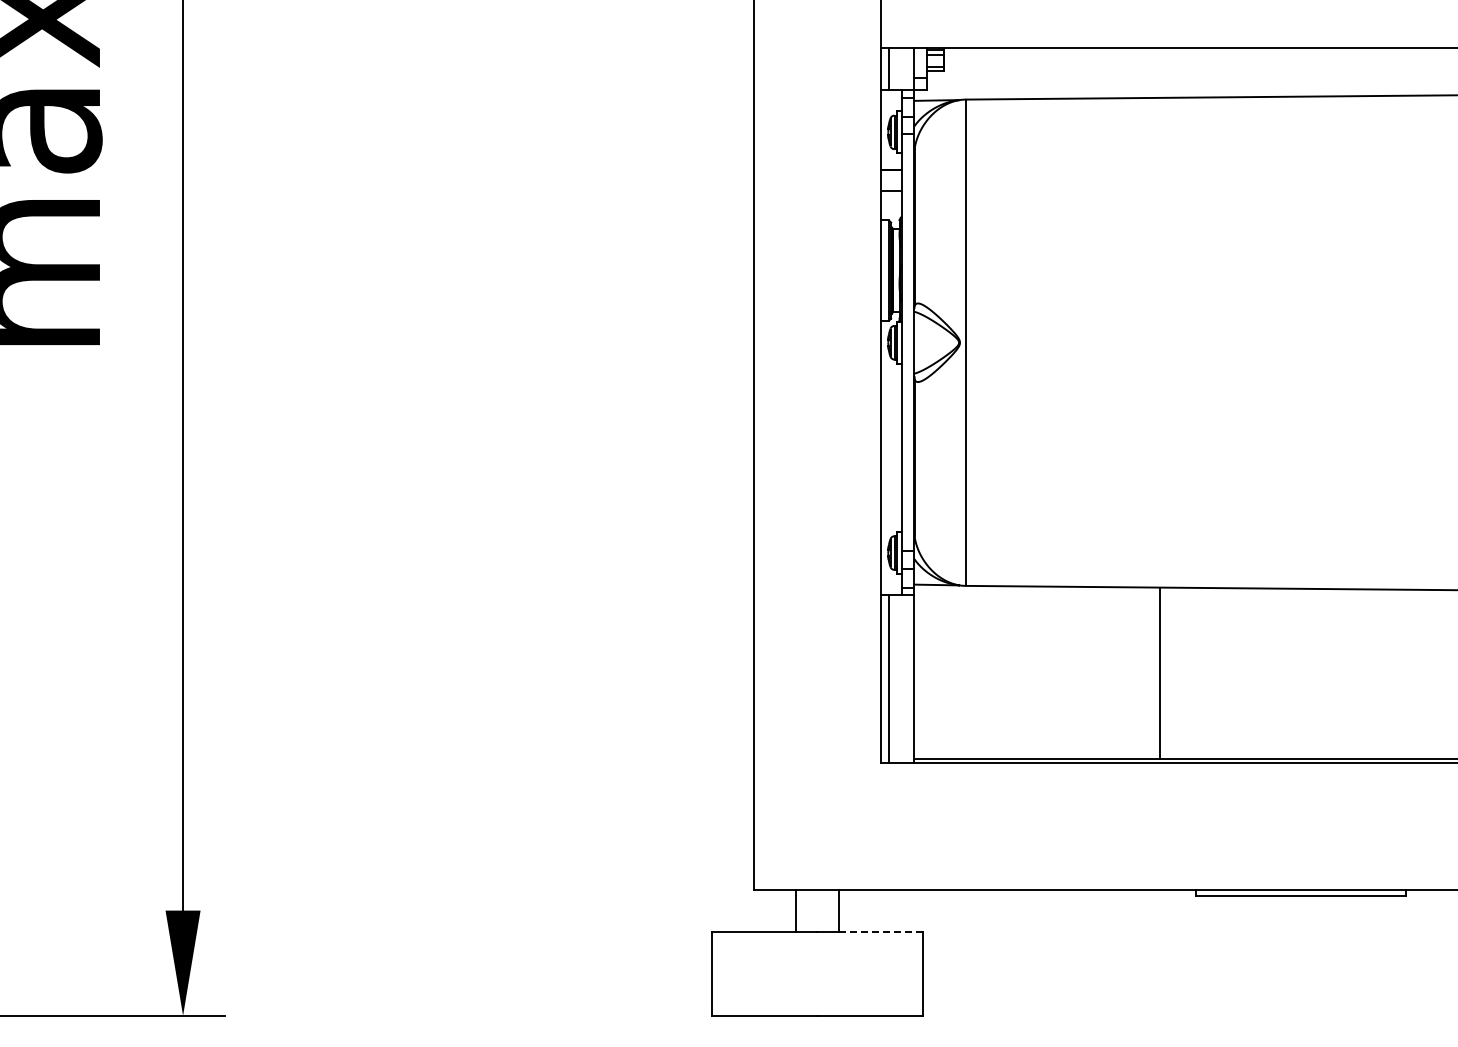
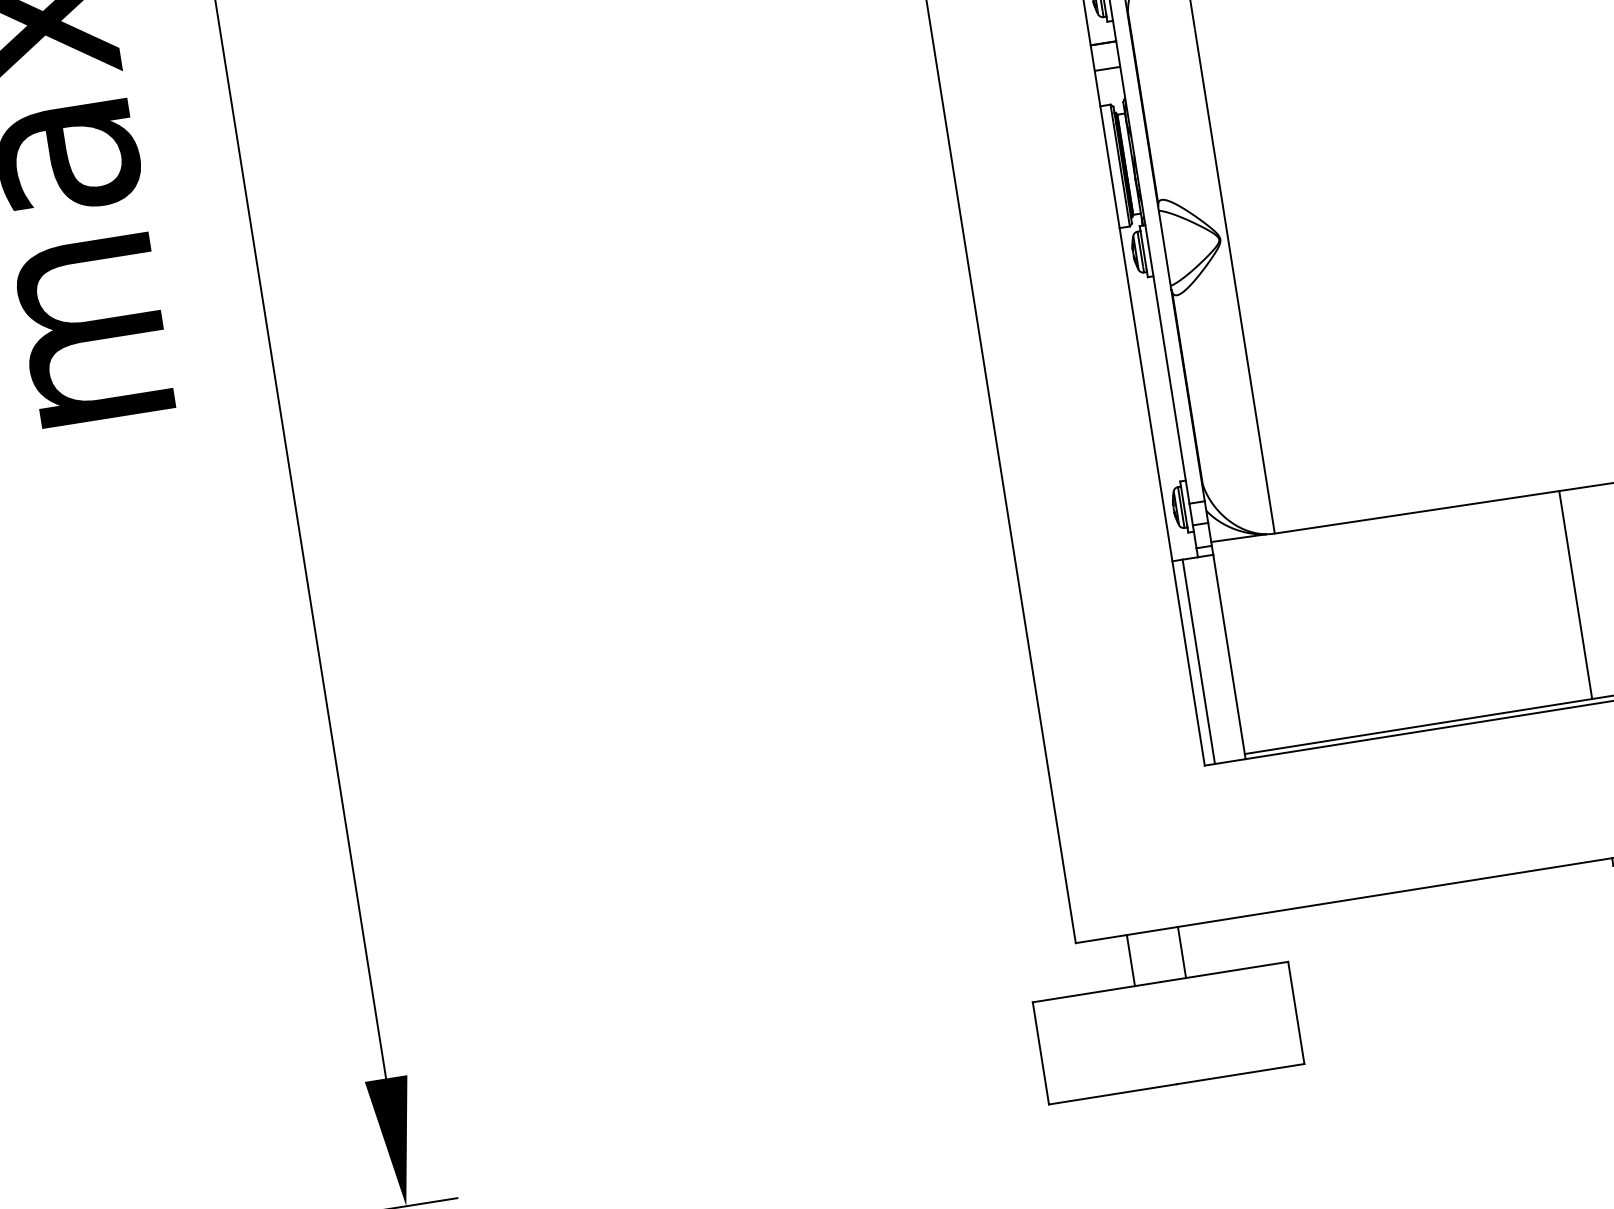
line: (1160, 673) -> (1576, 594), moved
line: (880, 931) -> (1237, 969), dashed -> solid

